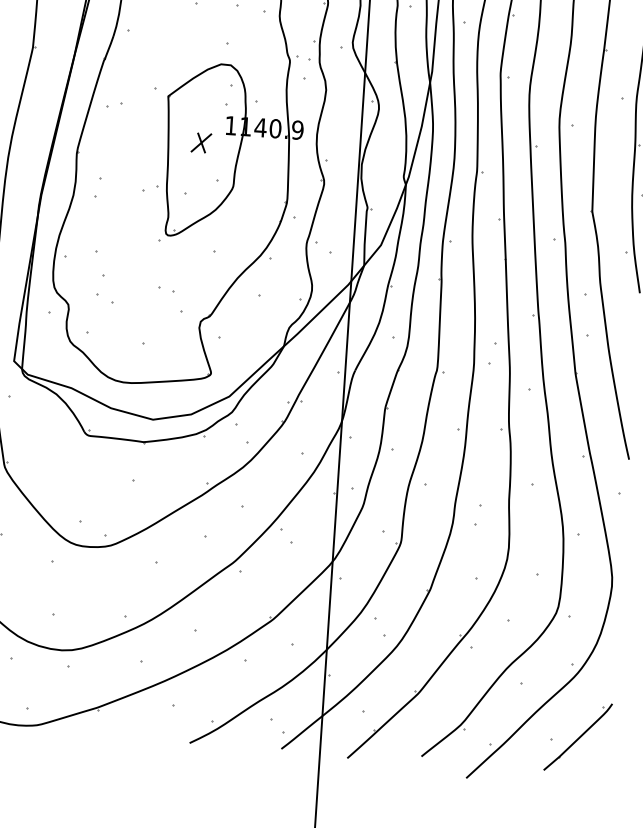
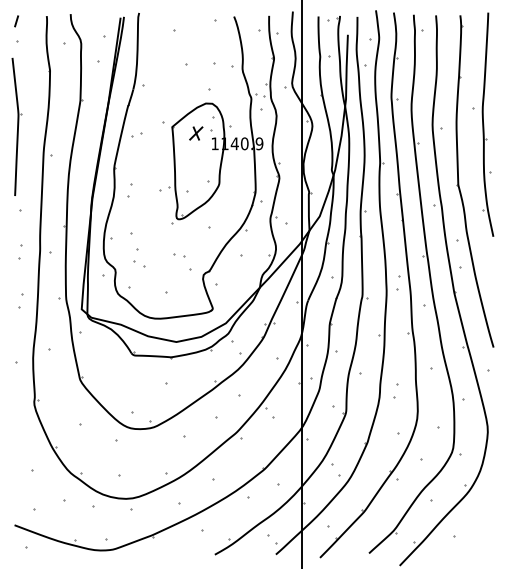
part: (201, 142) -> (196, 133), moved
part: (577, 736) -> (471, 533), removed

